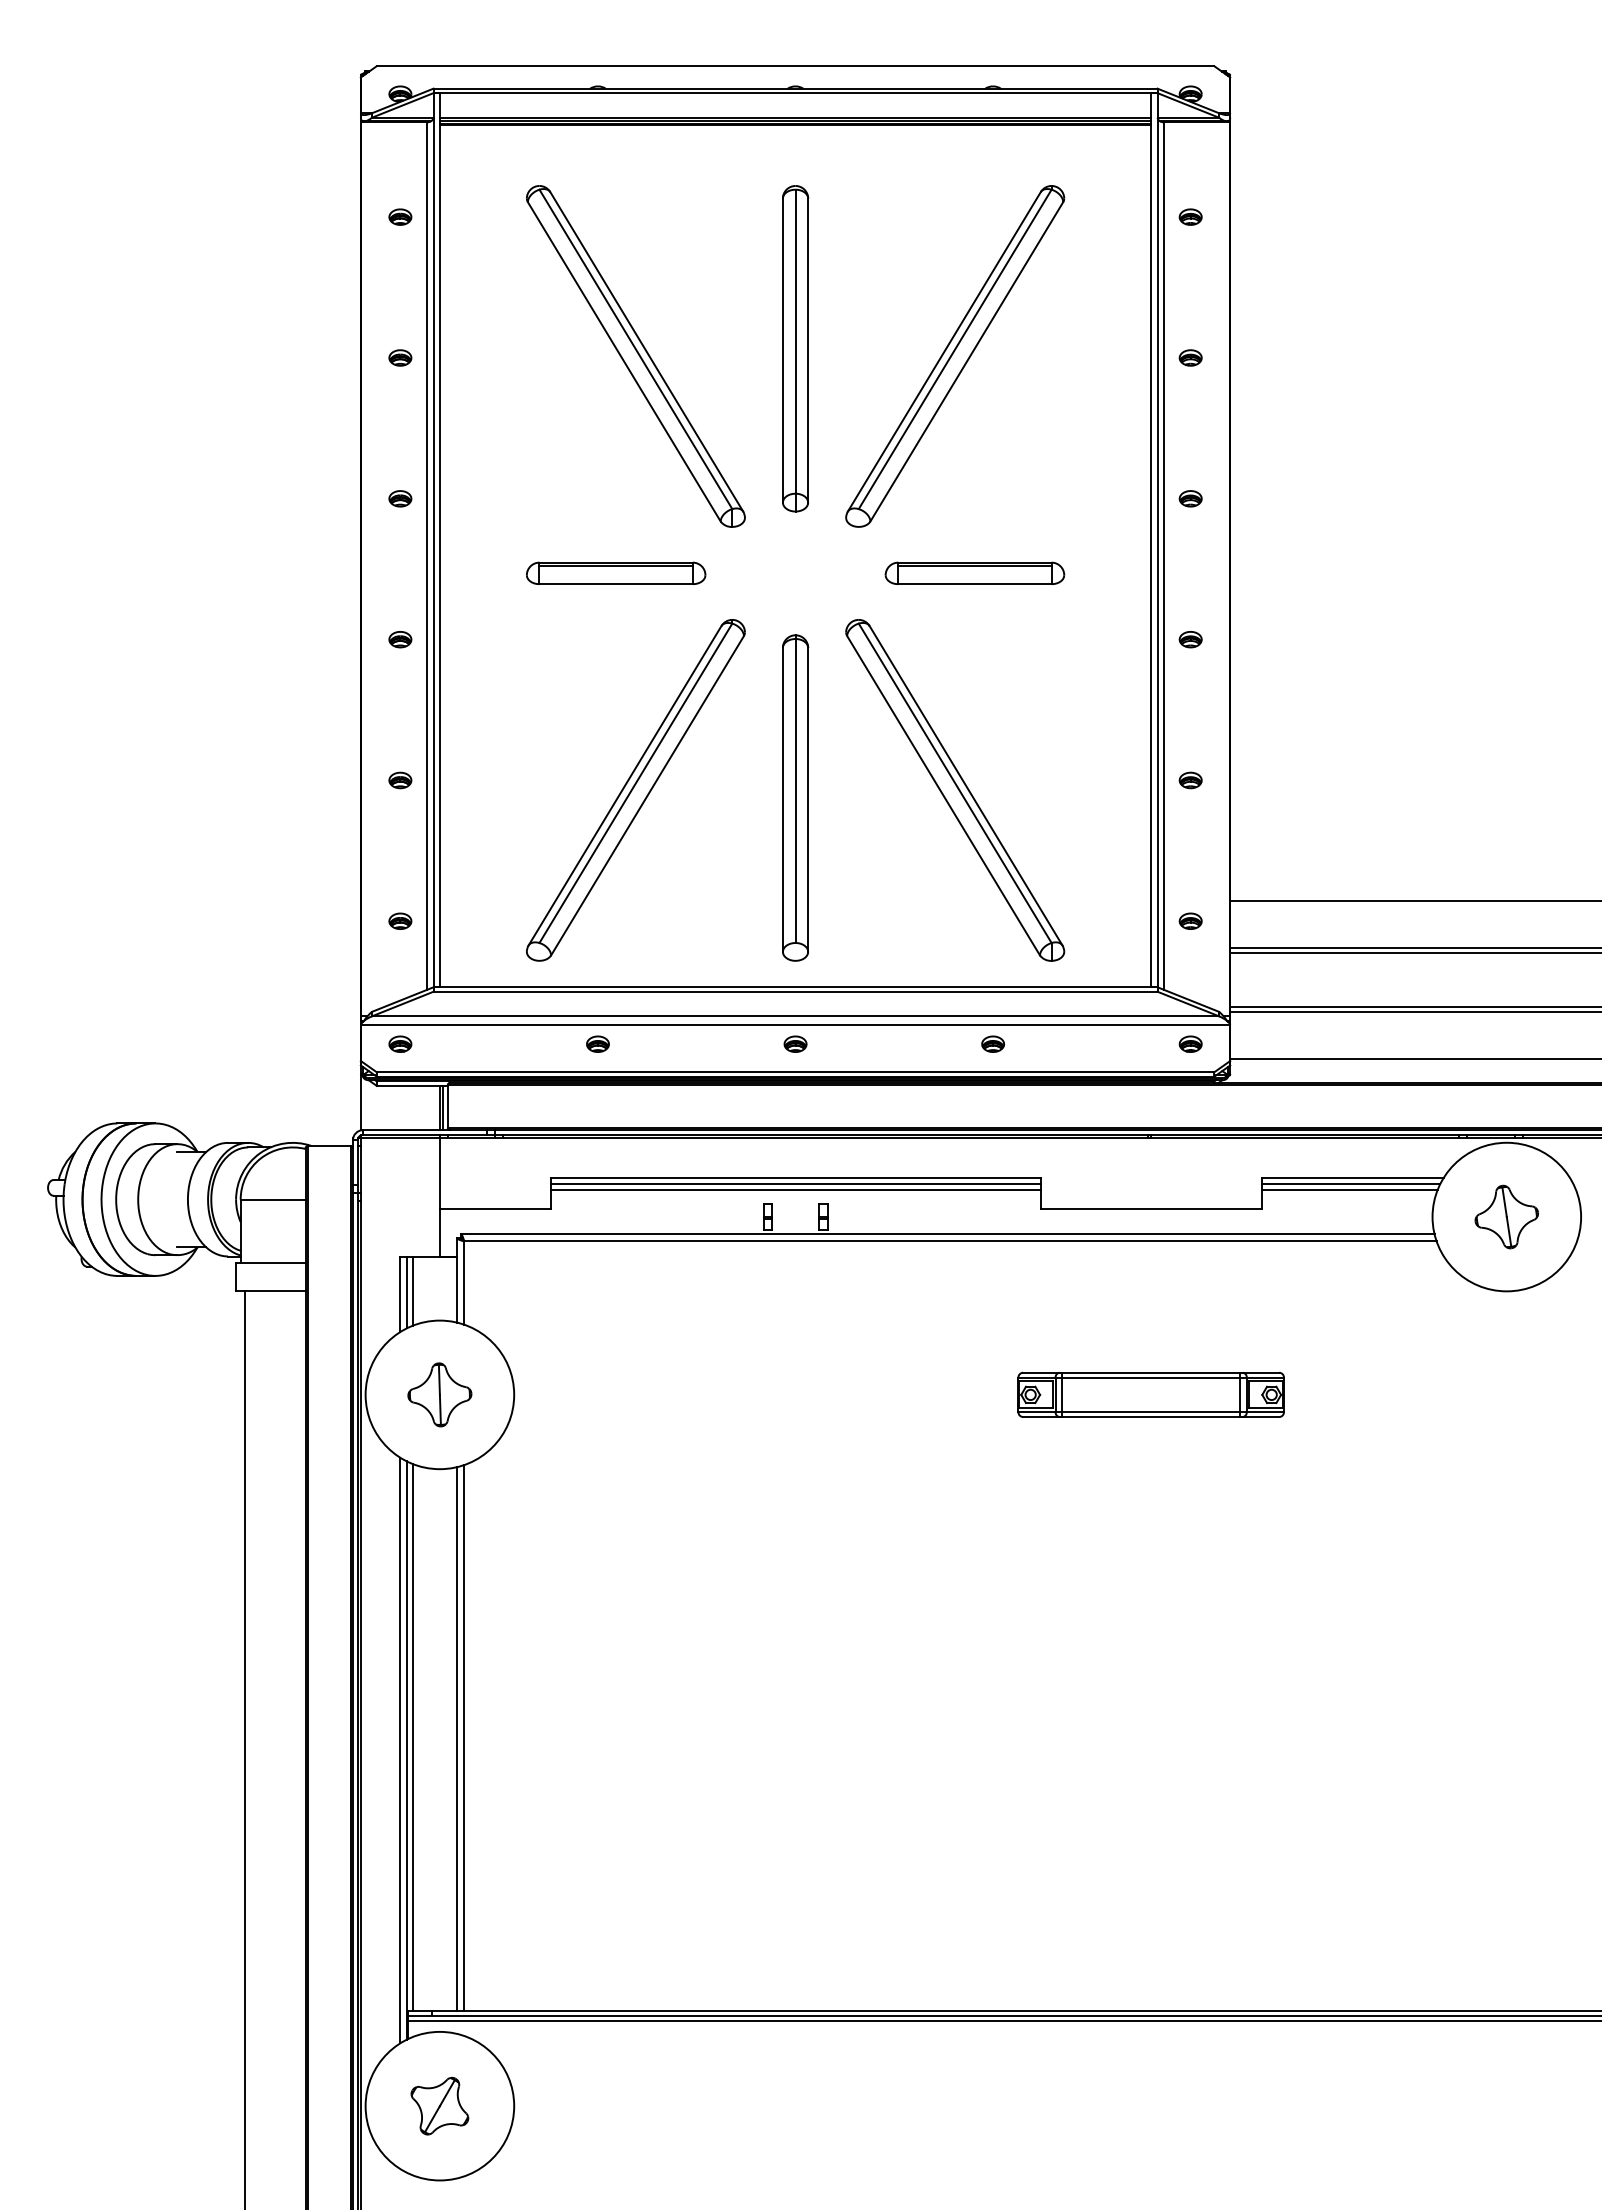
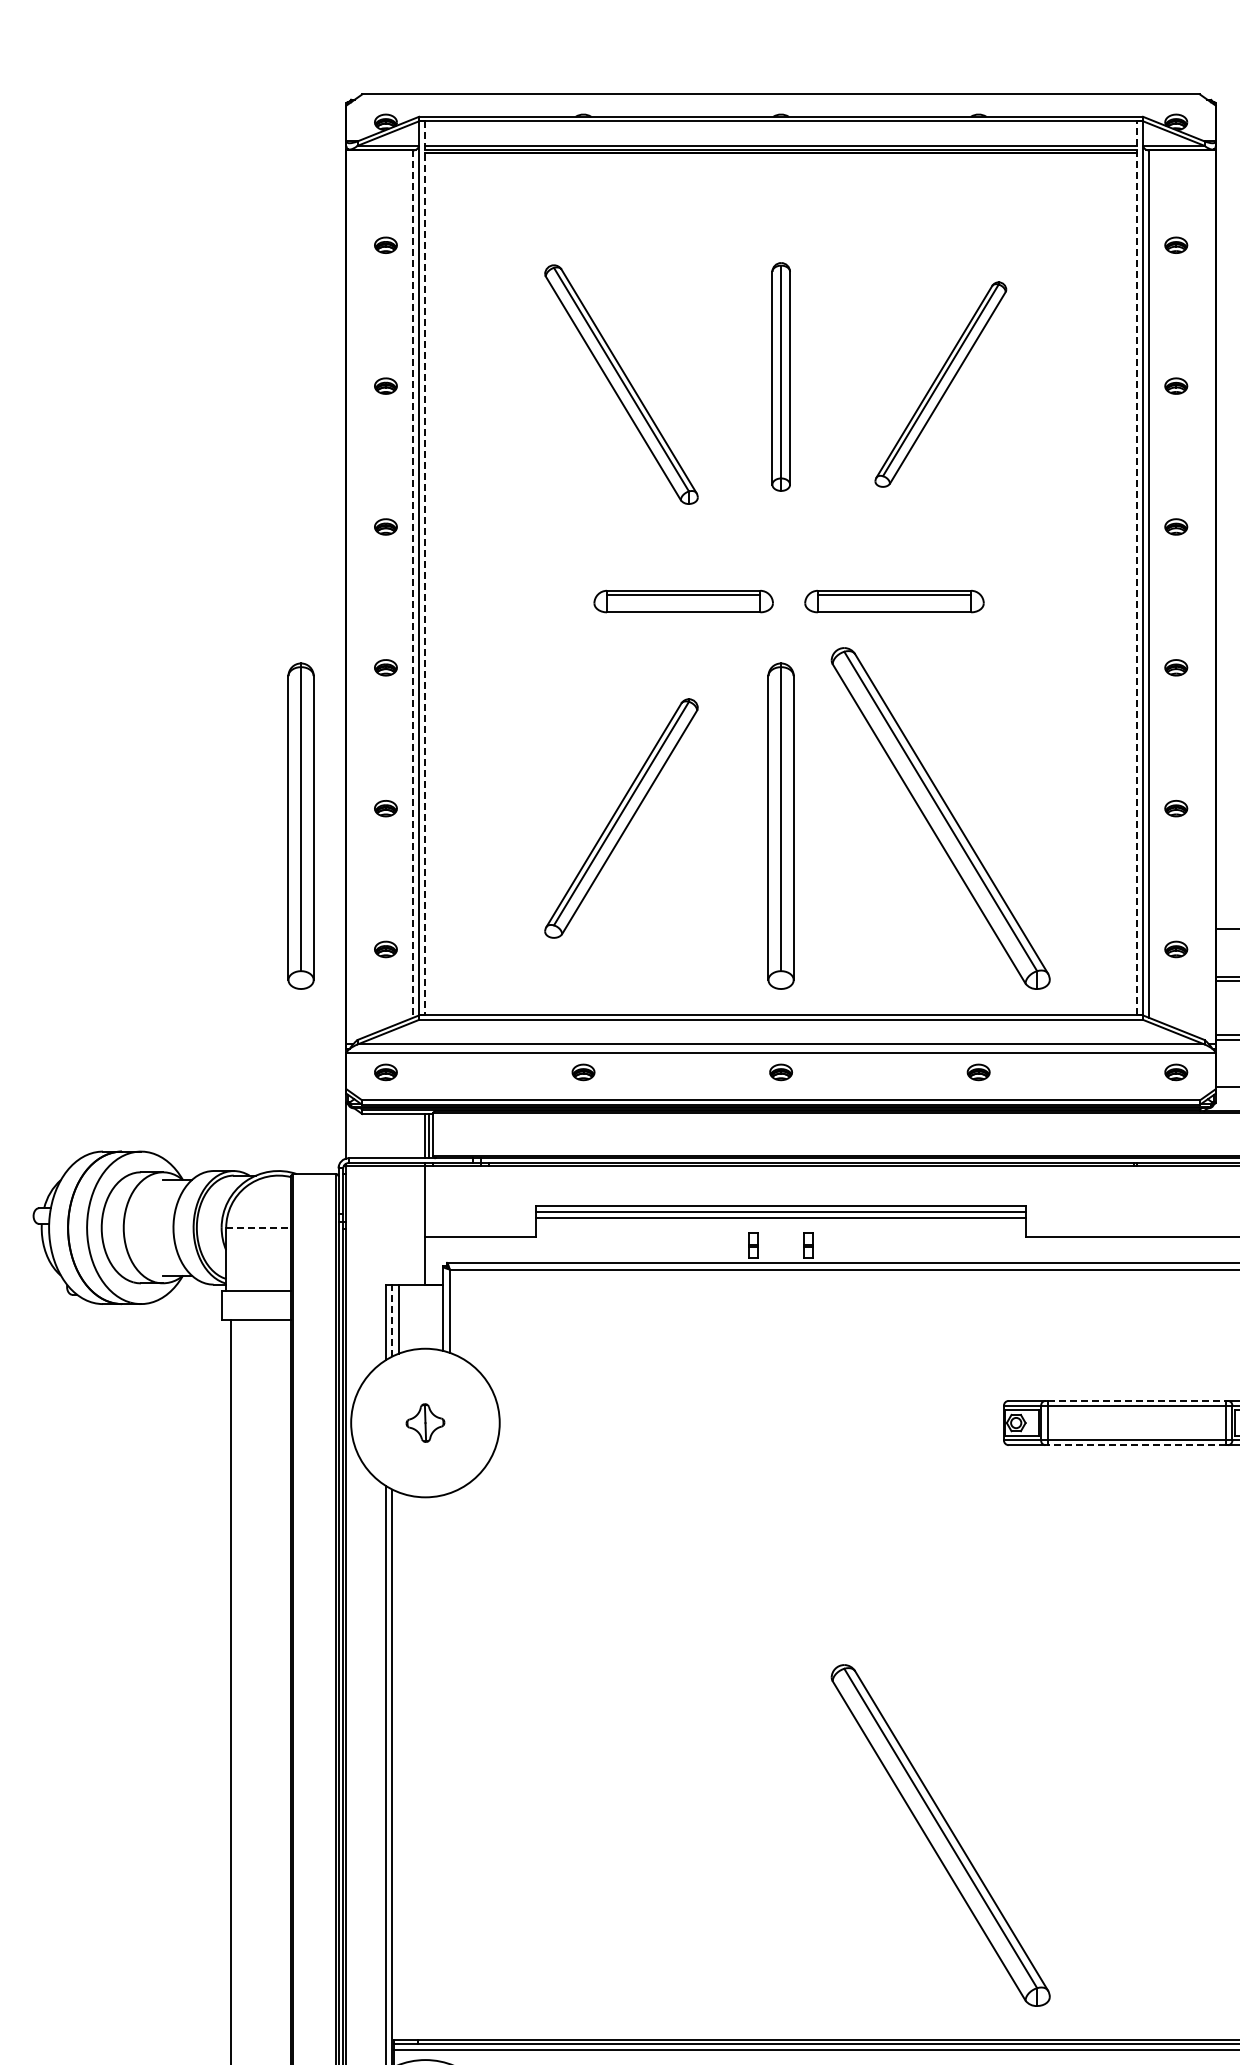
part: (795, 348) -> (781, 376), size x0.7
part: (635, 356) -> (621, 384), size x0.7
part: (955, 356) -> (941, 384), size x0.6
line: (1151, 539) -> (1137, 567), solid -> dashed
line: (439, 540) -> (425, 568), solid -> dashed
line: (427, 555) -> (413, 583), solid -> dashed
part: (974, 572) -> (894, 600), moved
part: (616, 573) -> (684, 601), moved
part: (635, 790) -> (621, 818), size x0.7
part: (315, 797) -> (301, 825), added
line: (273, 1199) -> (259, 1227), solid -> dashed
line: (406, 1292) -> (392, 1320), solid -> dashed
line: (1151, 1372) -> (1137, 1400), solid -> dashed
part: (439, 1394) -> (425, 1422), size x0.6
line: (1151, 1417) -> (1137, 1445), solid -> dashed
line: (413, 1737) -> (399, 1765), removed
line: (464, 1738) -> (450, 1766), removed
line: (457, 1739) -> (443, 1767), removed
part: (955, 1807) -> (941, 1835), added

